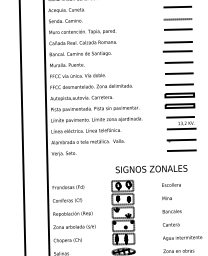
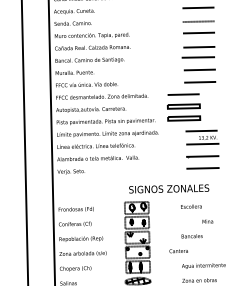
part: (179, 95) -> (183, 106), moved
text: (166, 197) -> (207, 220), moved
text: (171, 224) -> (179, 250), moved

